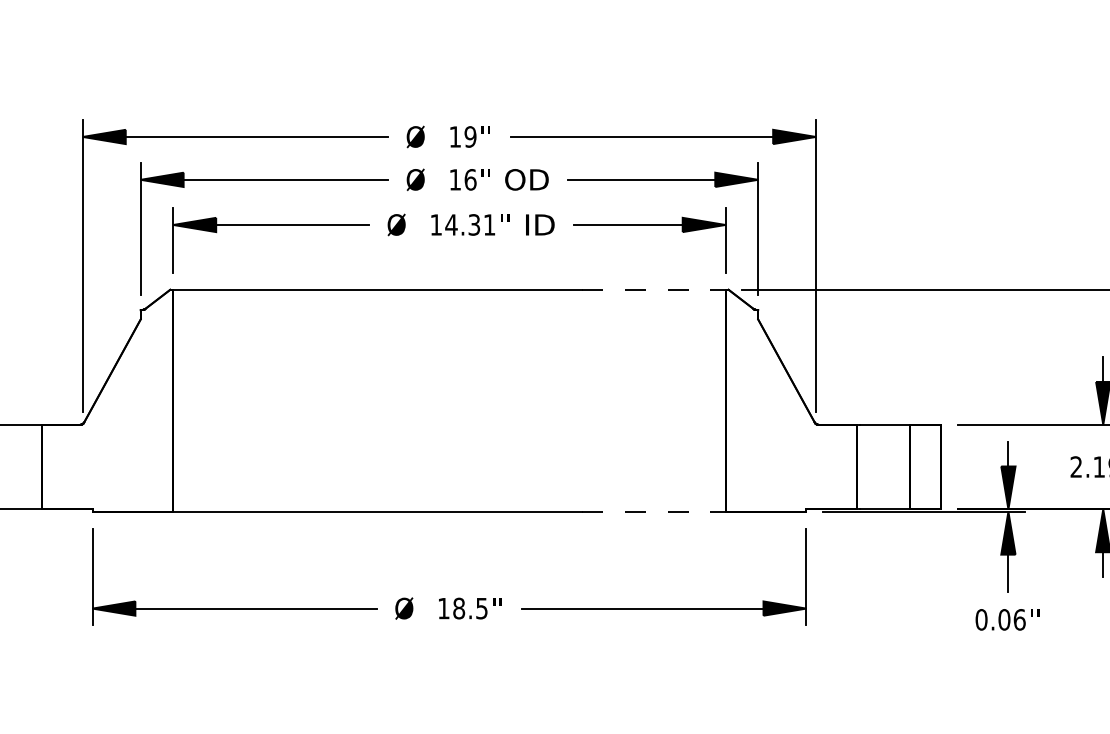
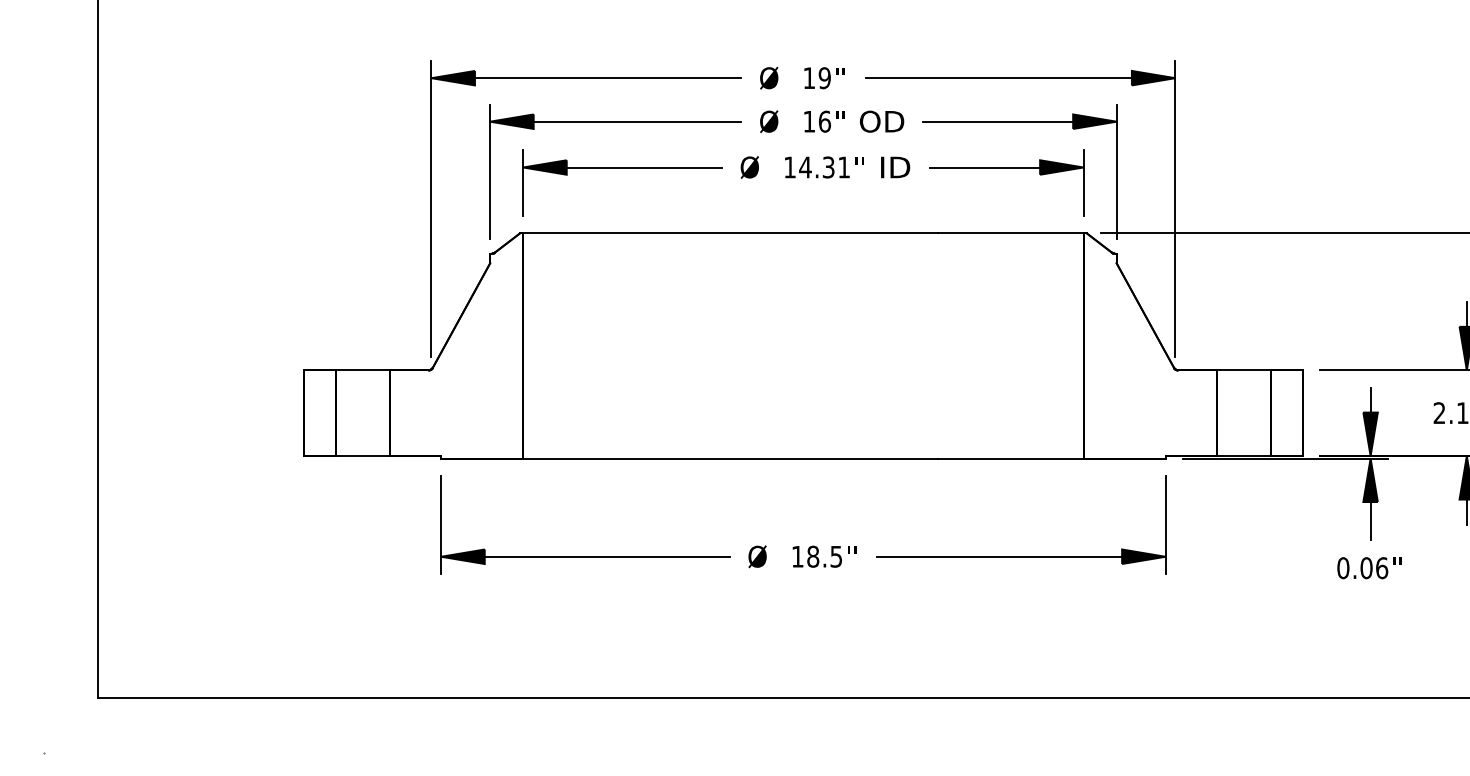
line: (653, 290) -> (1010, 233), dashed -> solid
line: (653, 511) -> (1010, 458), dashed -> solid

